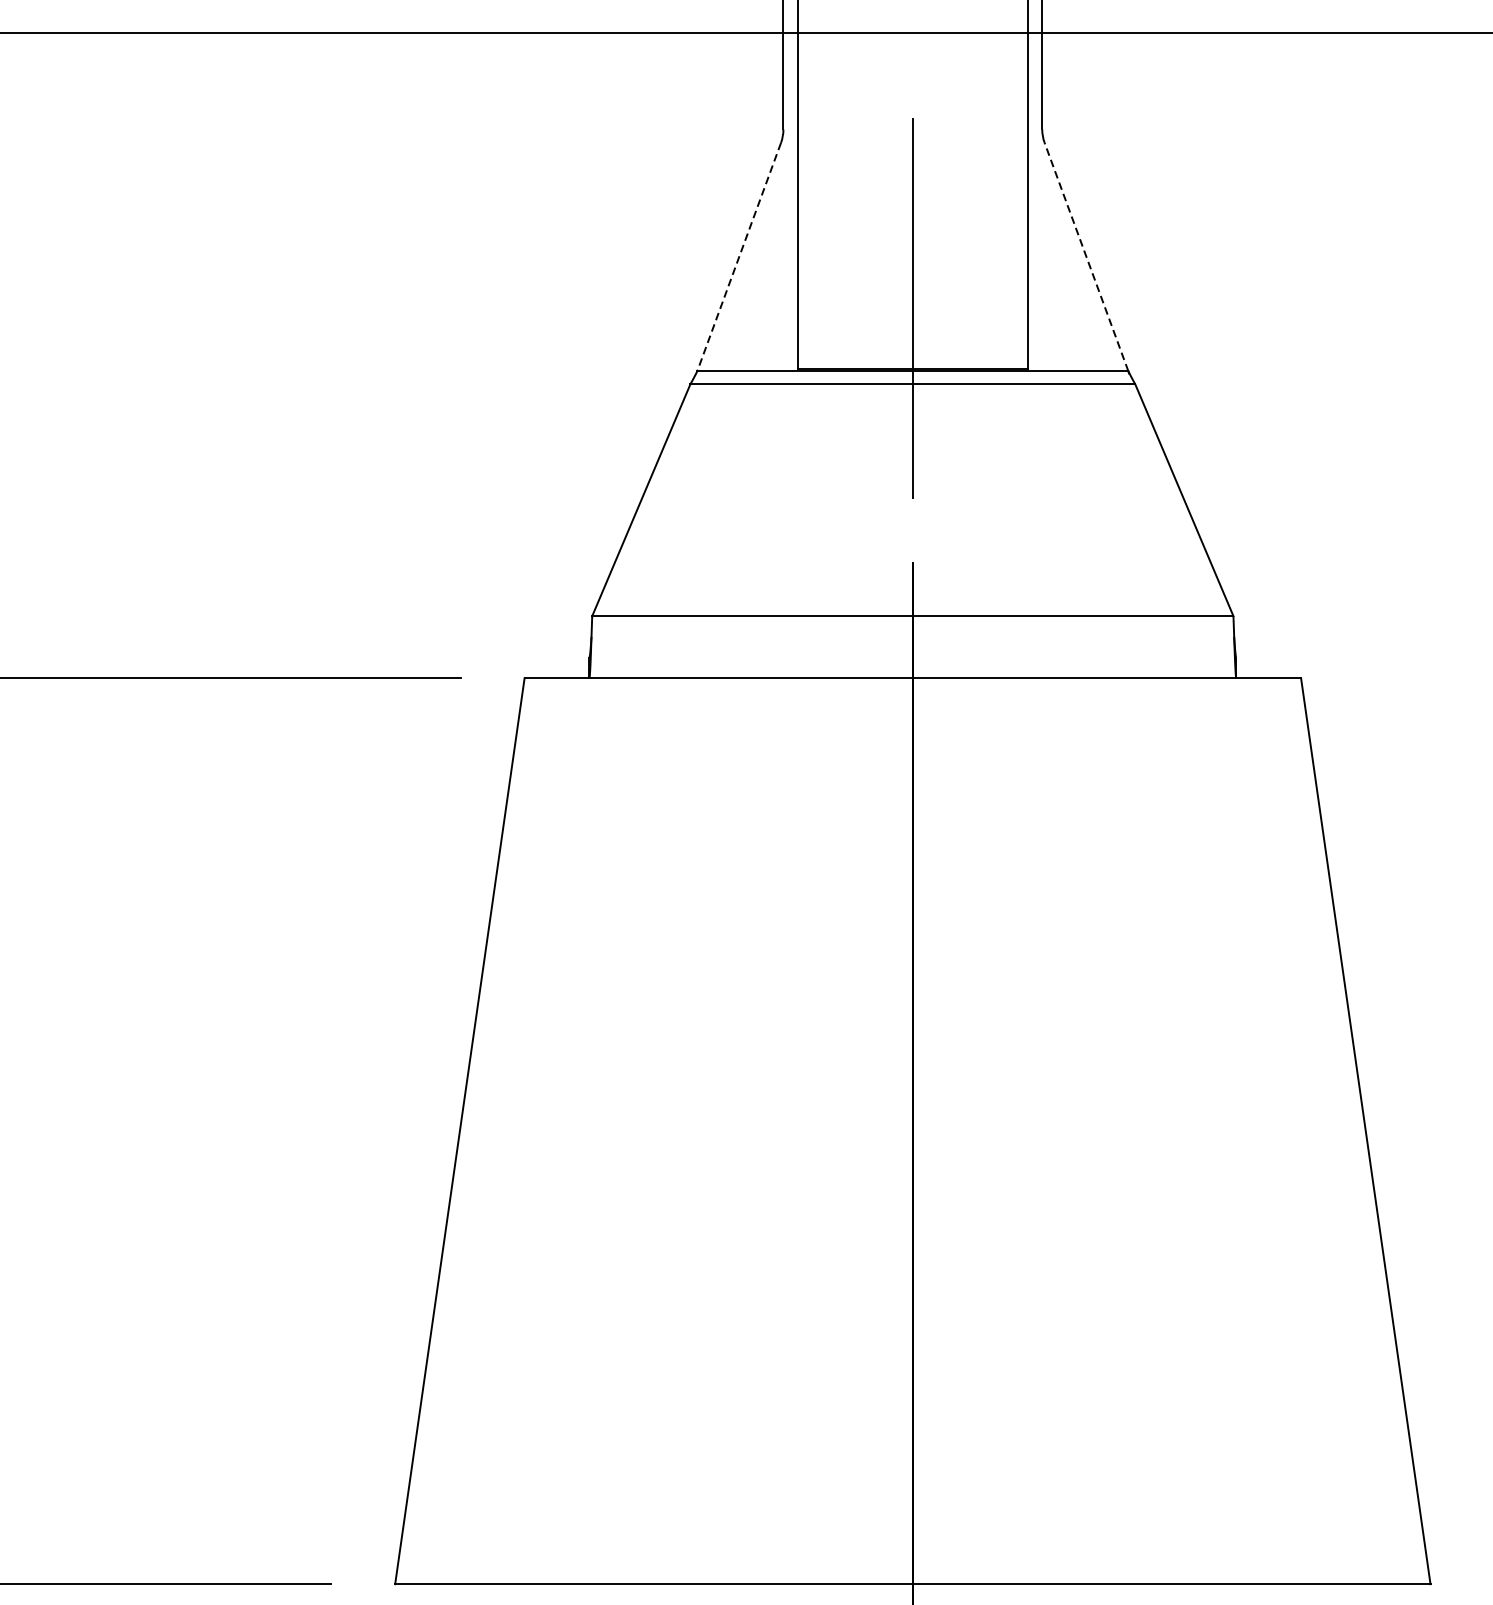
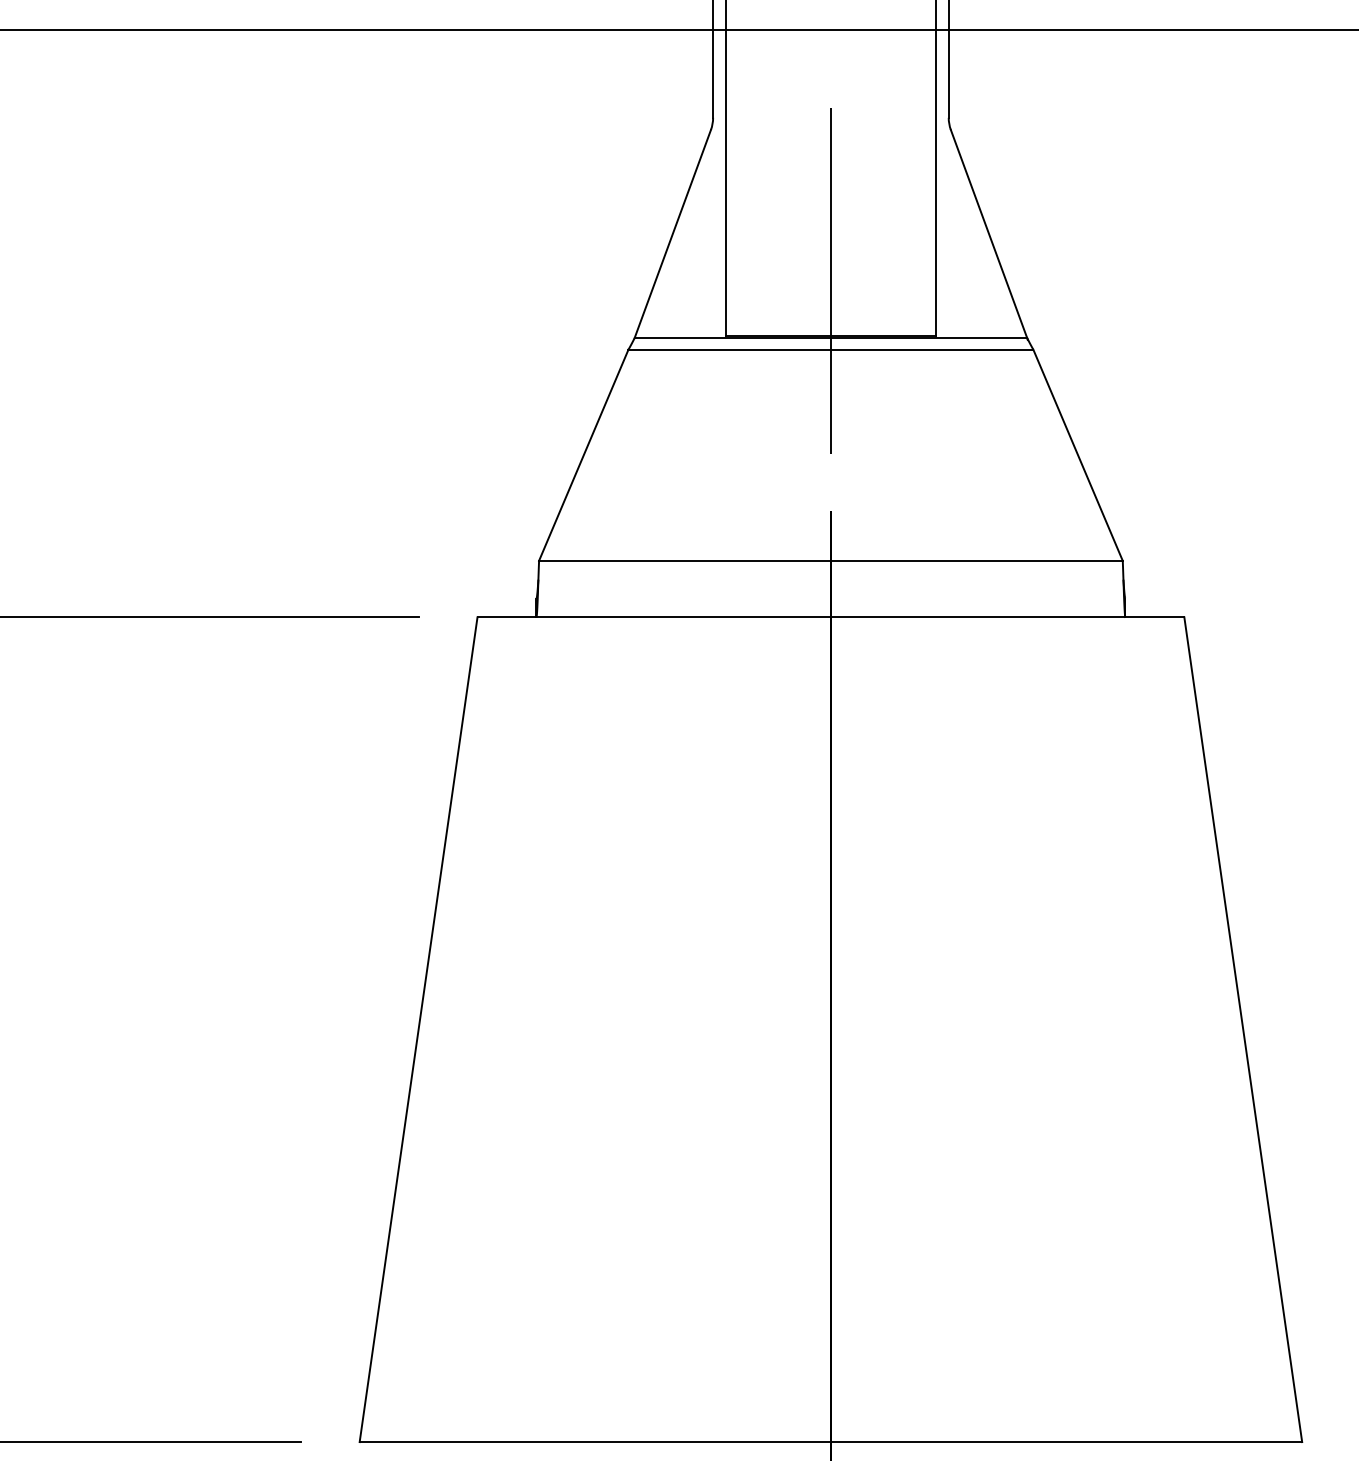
line: (738, 256) -> (672, 233), dashed -> solid
line: (1087, 256) -> (989, 233), dashed -> solid

